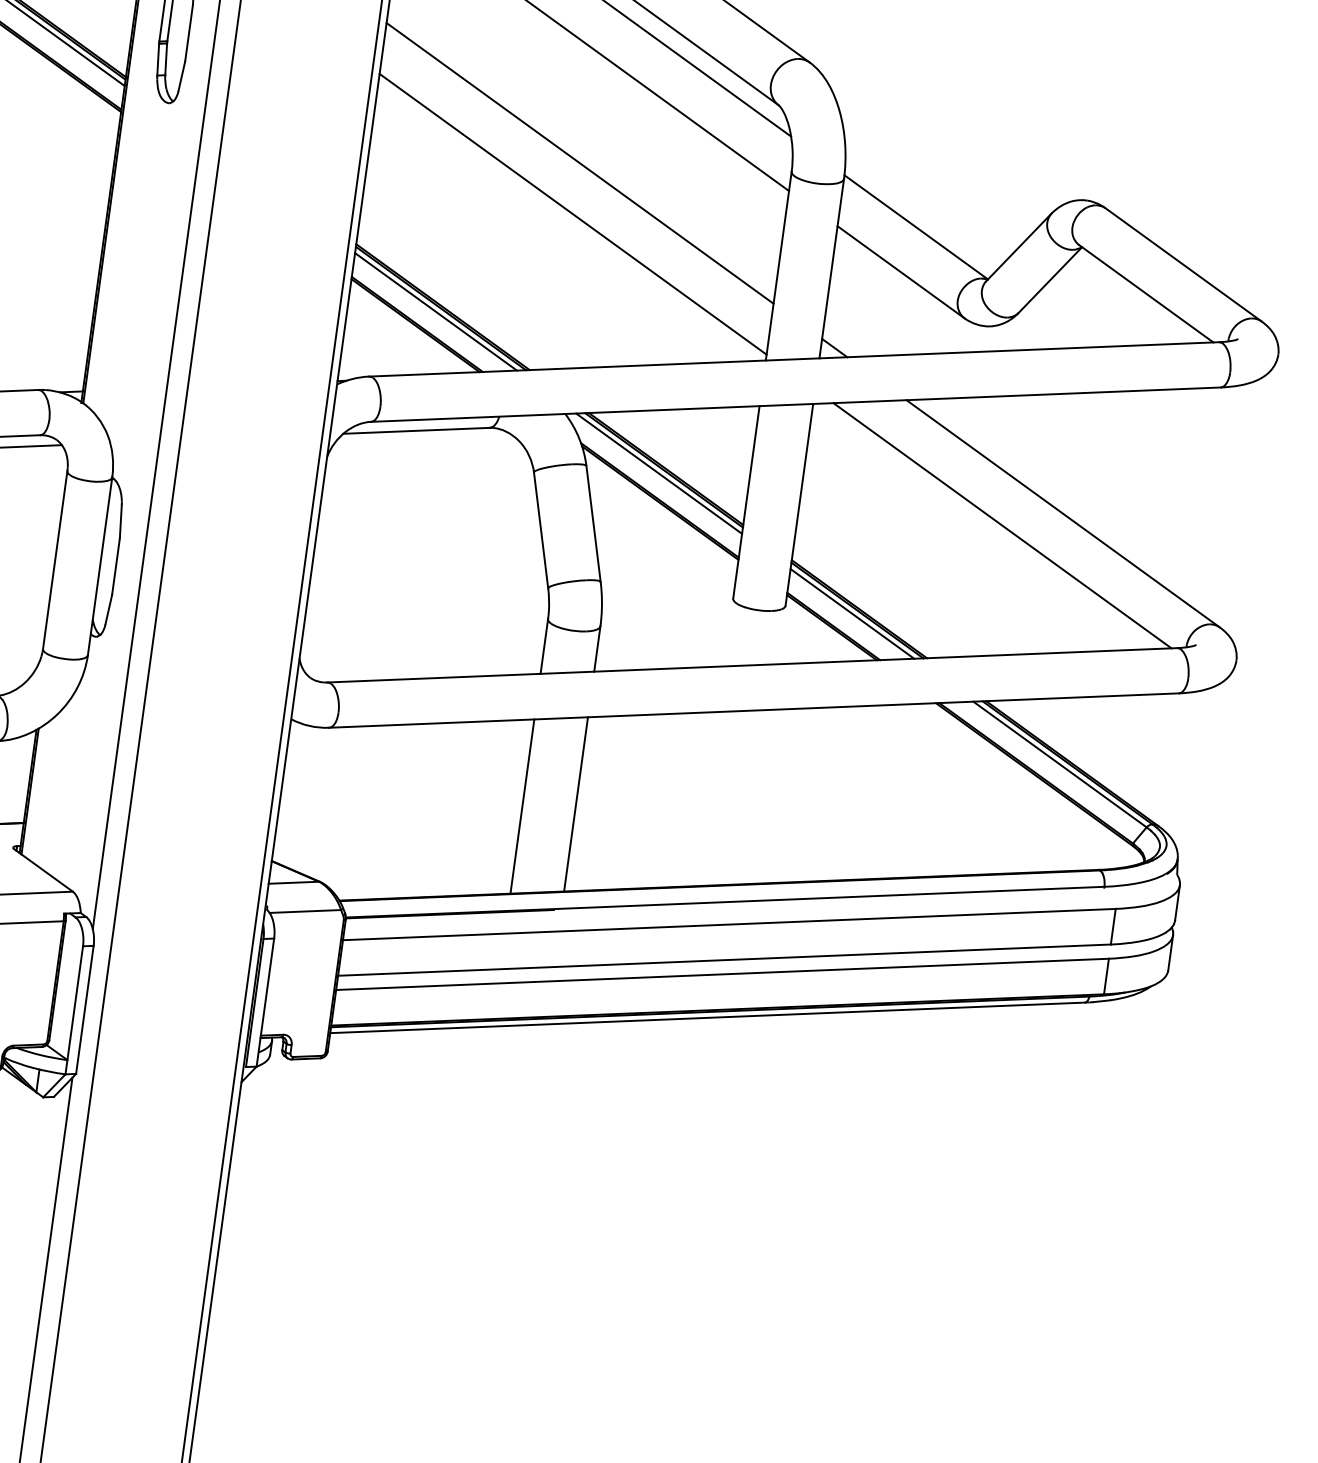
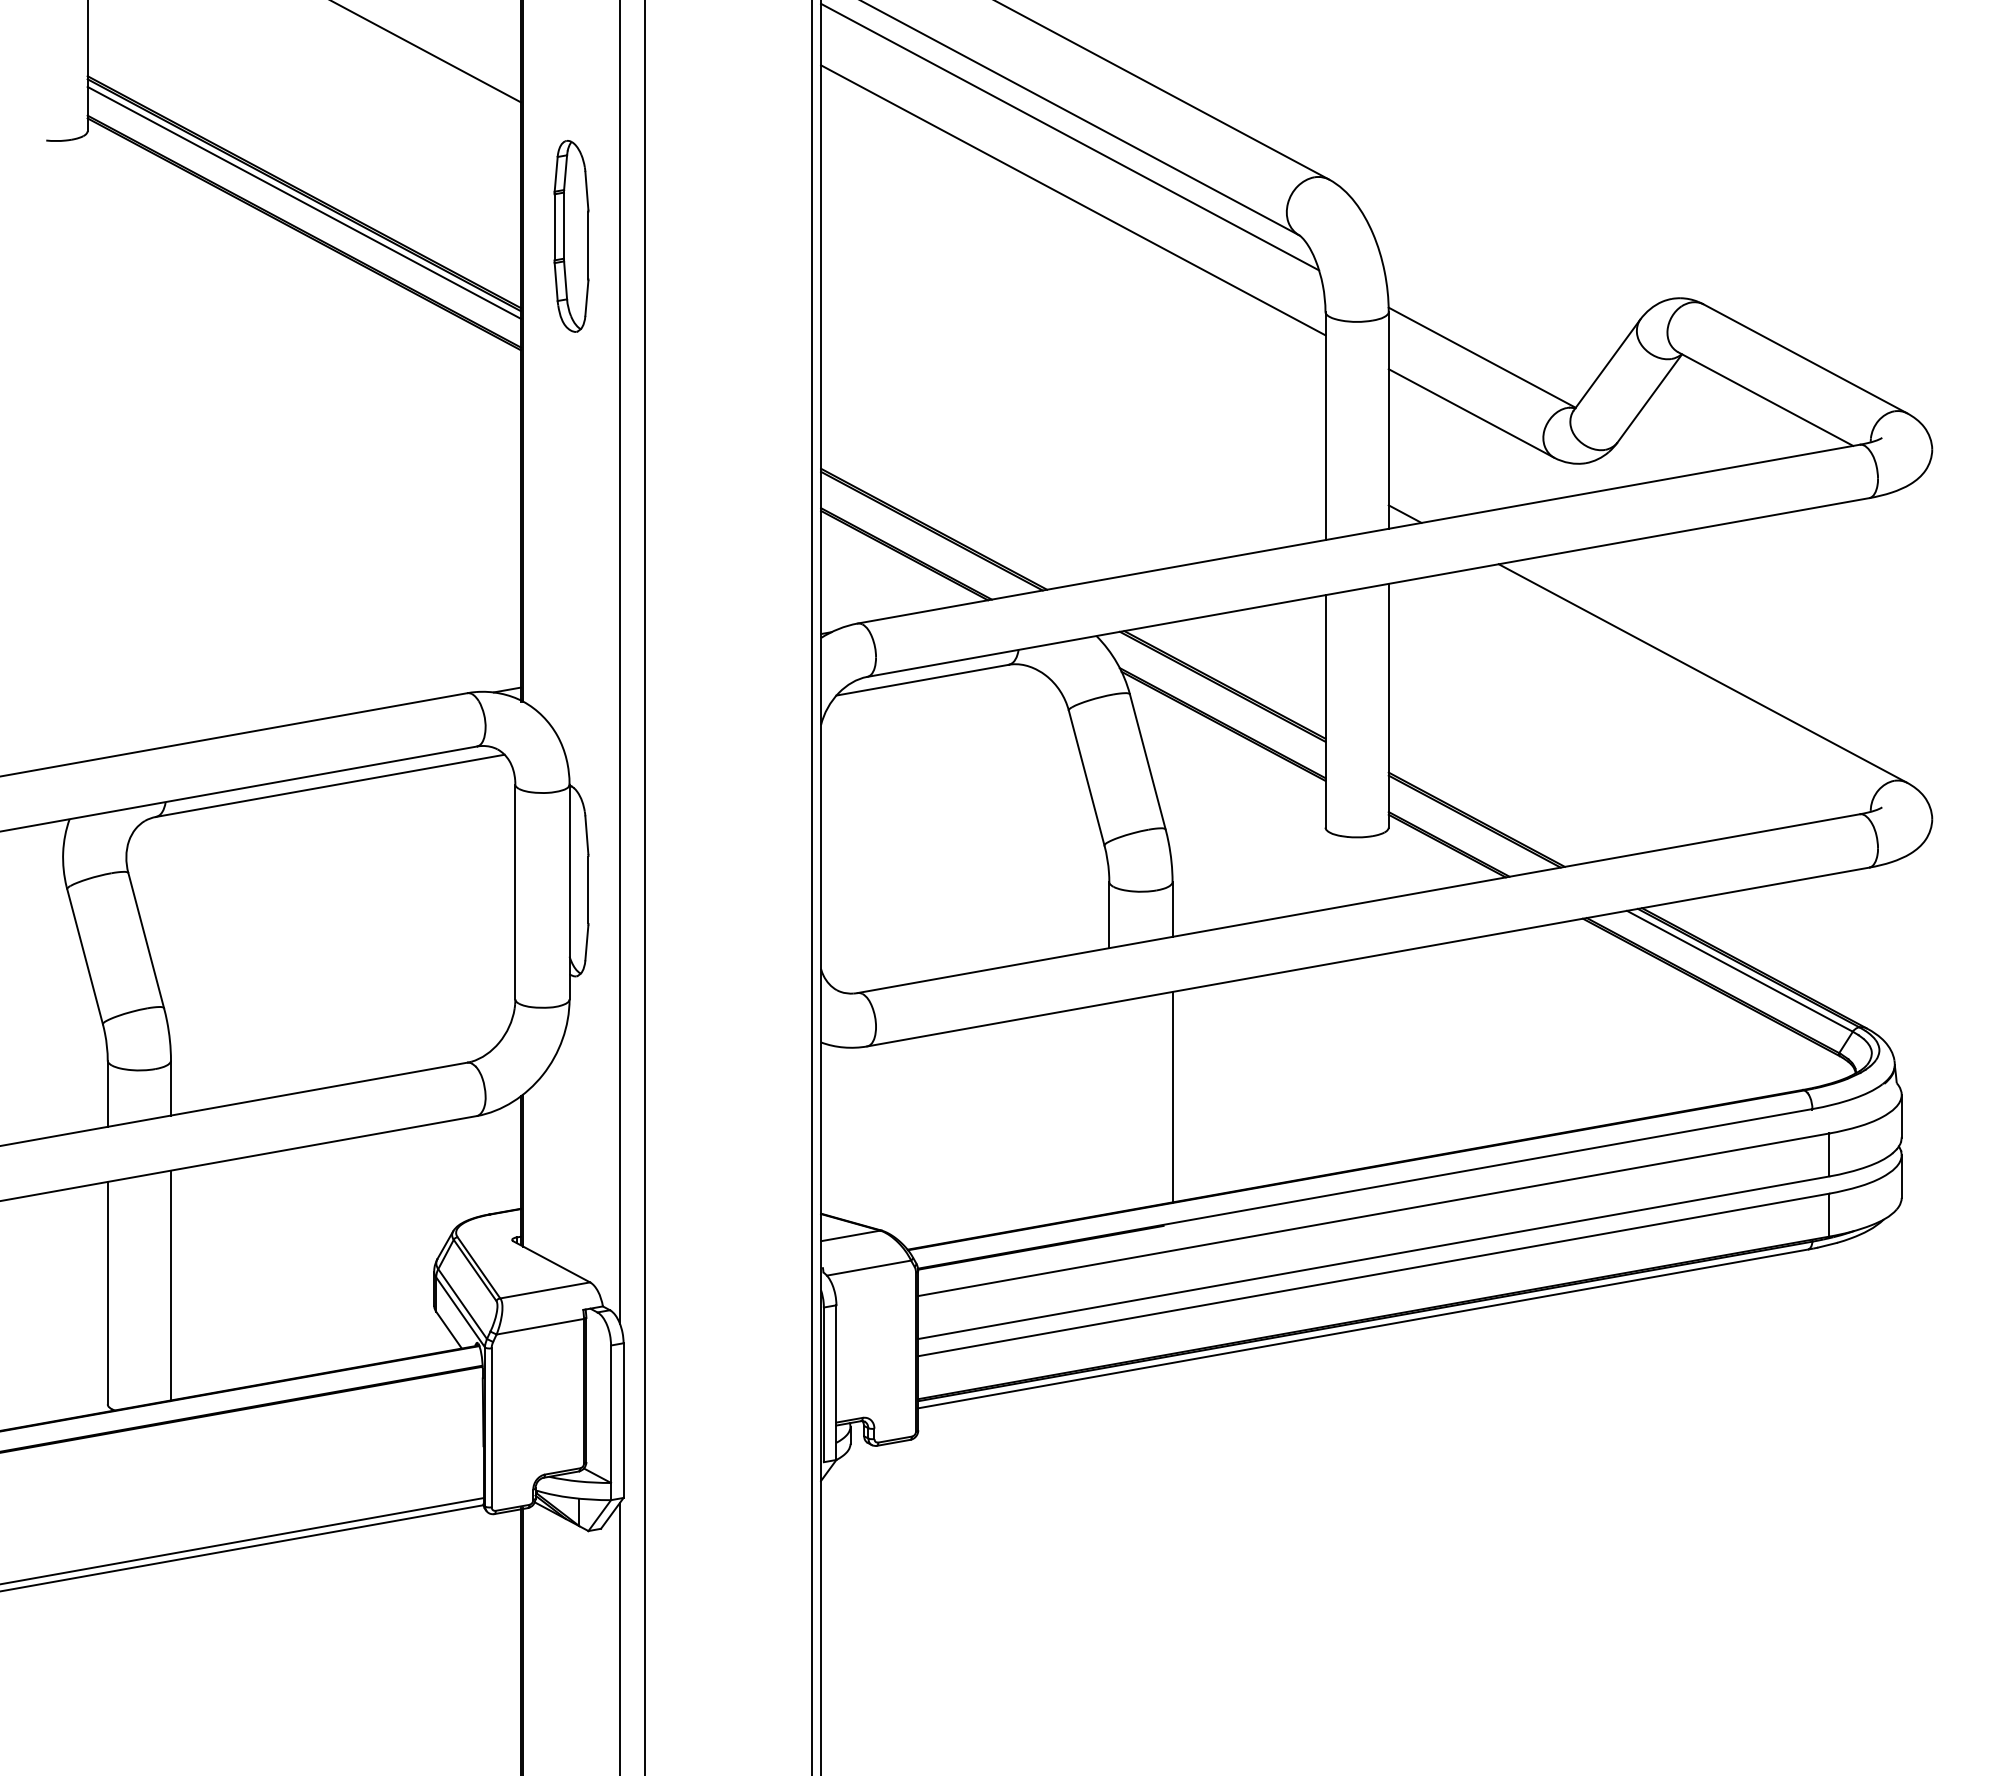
line: (580, 163) -> (1073, 336), removed
line: (573, 213) -> (1073, 397), removed
line: (436, 311) -> (926, 535), removed
line: (659, 473) -> (1217, 691), removed
line: (1002, 525) -> (1632, 697), removed
line: (851, 613) -> (1468, 826), removed
line: (522, 806) -> (1109, 1108), removed

